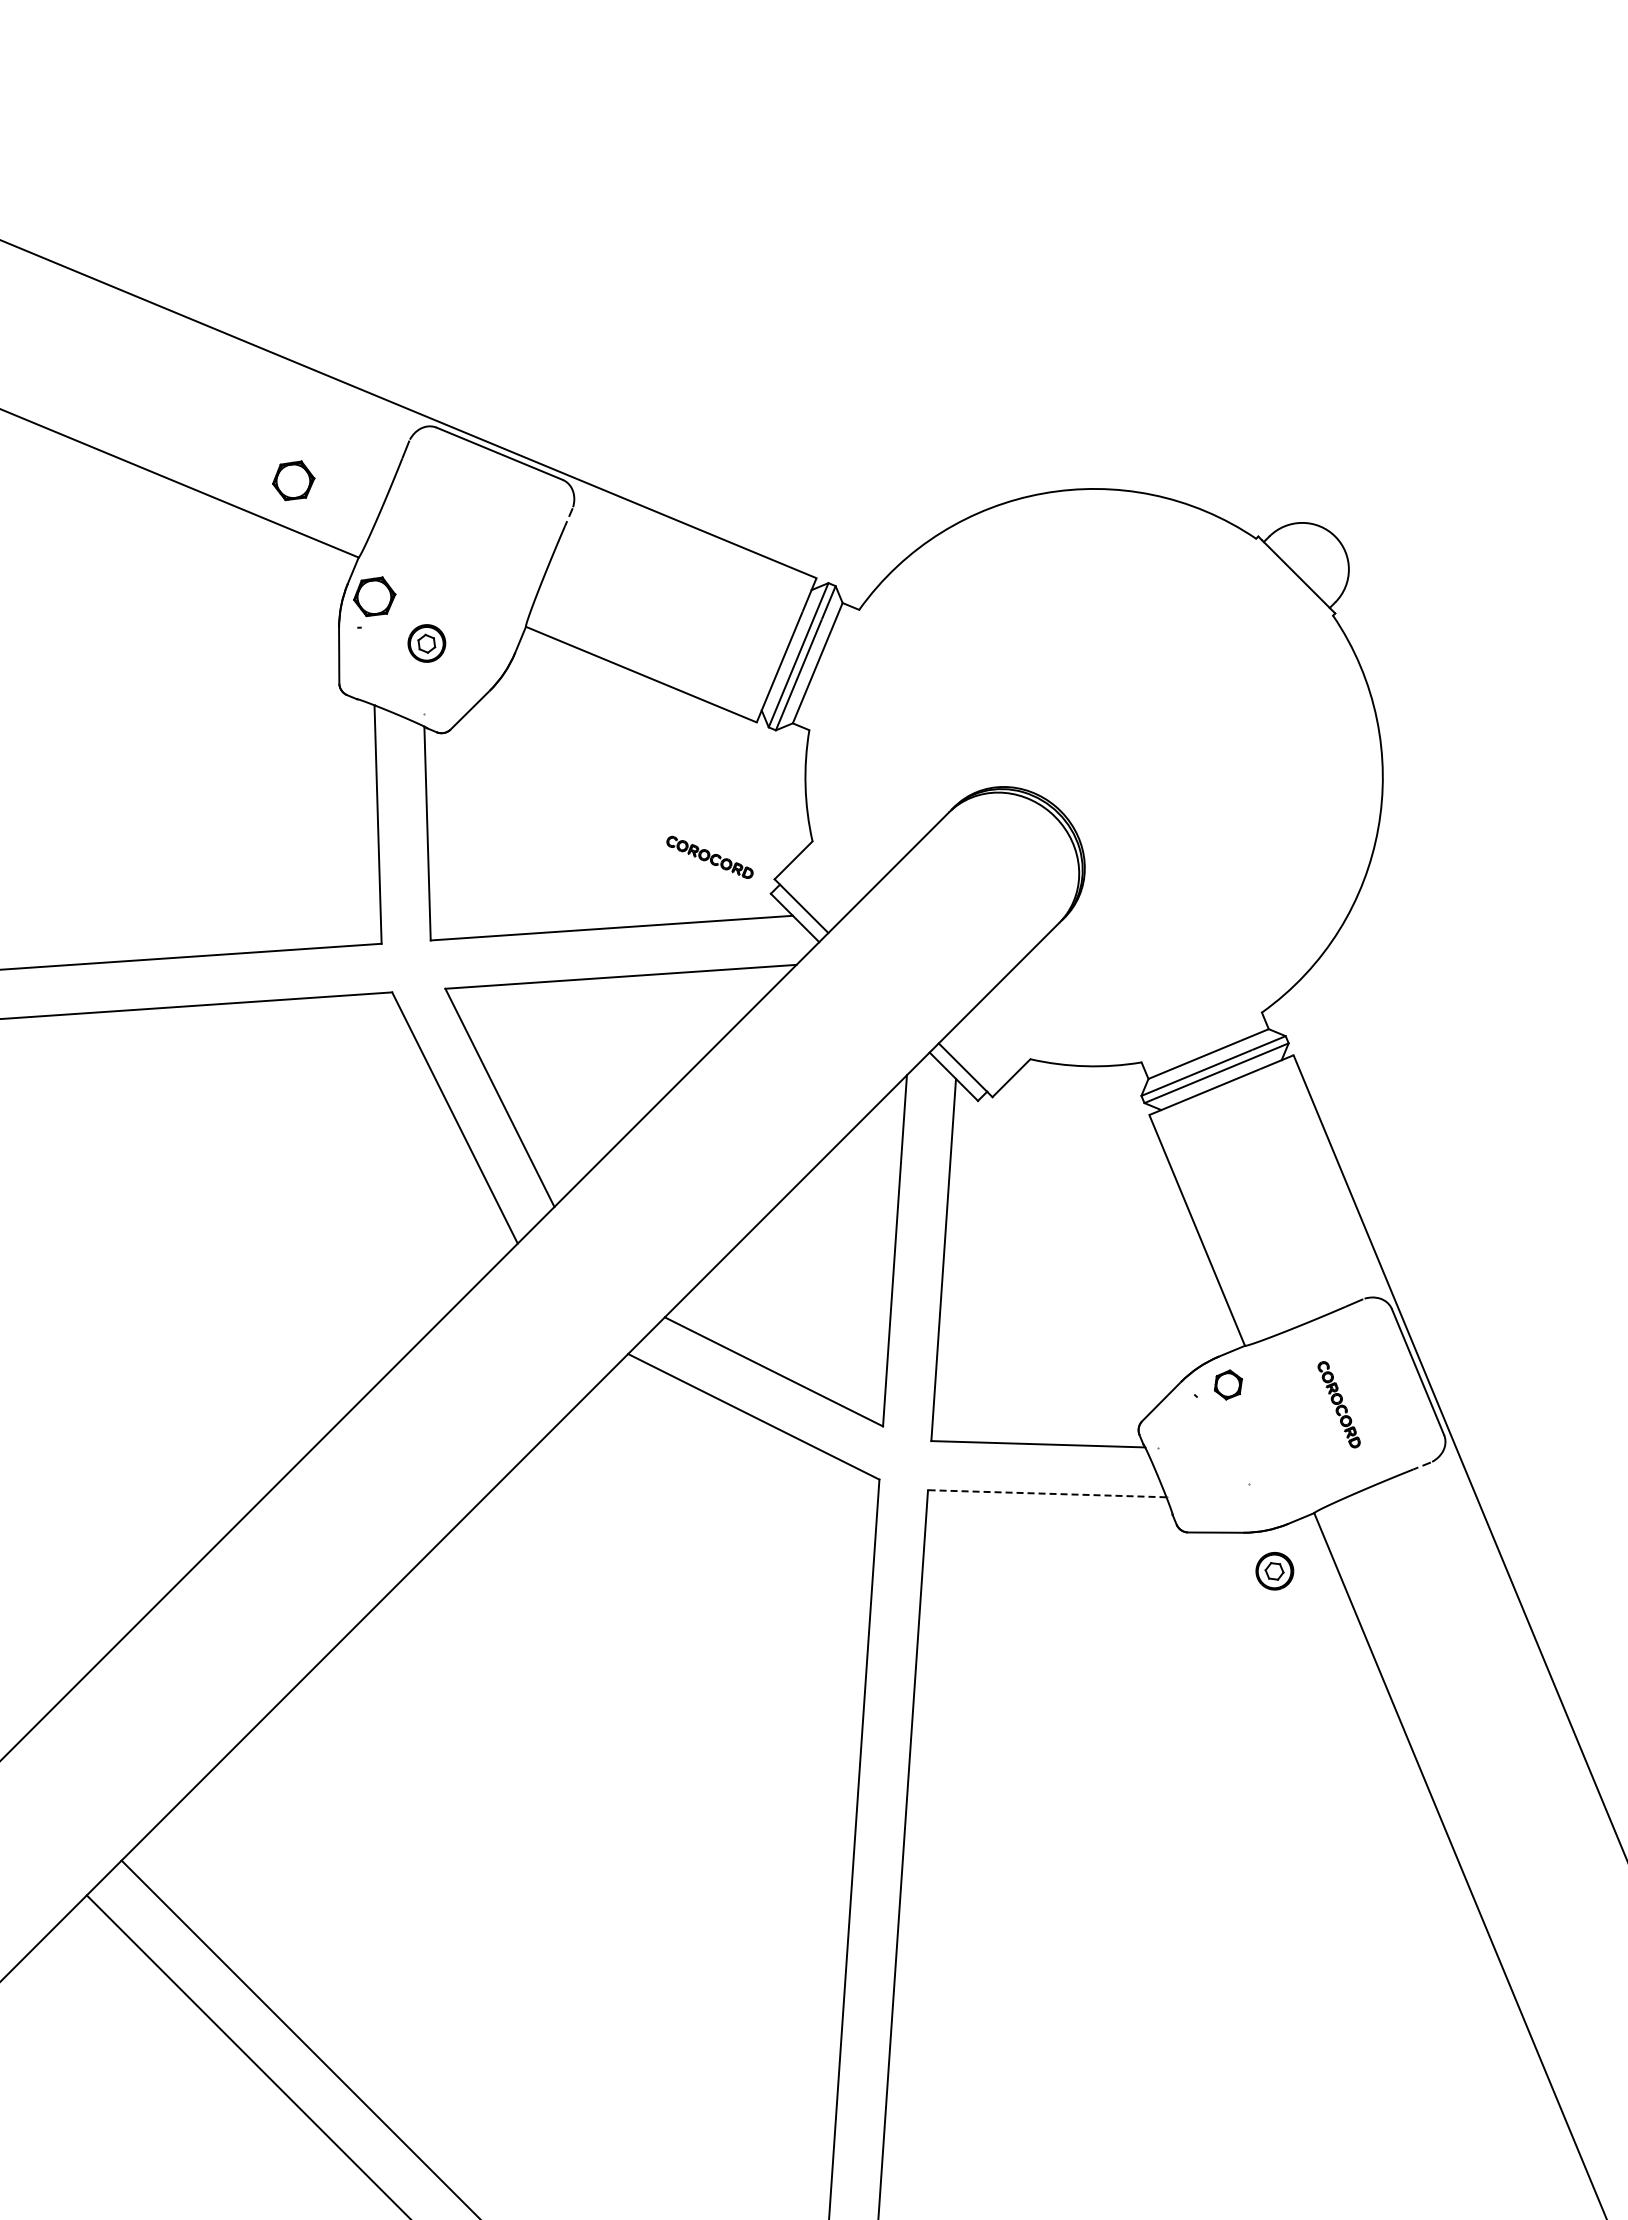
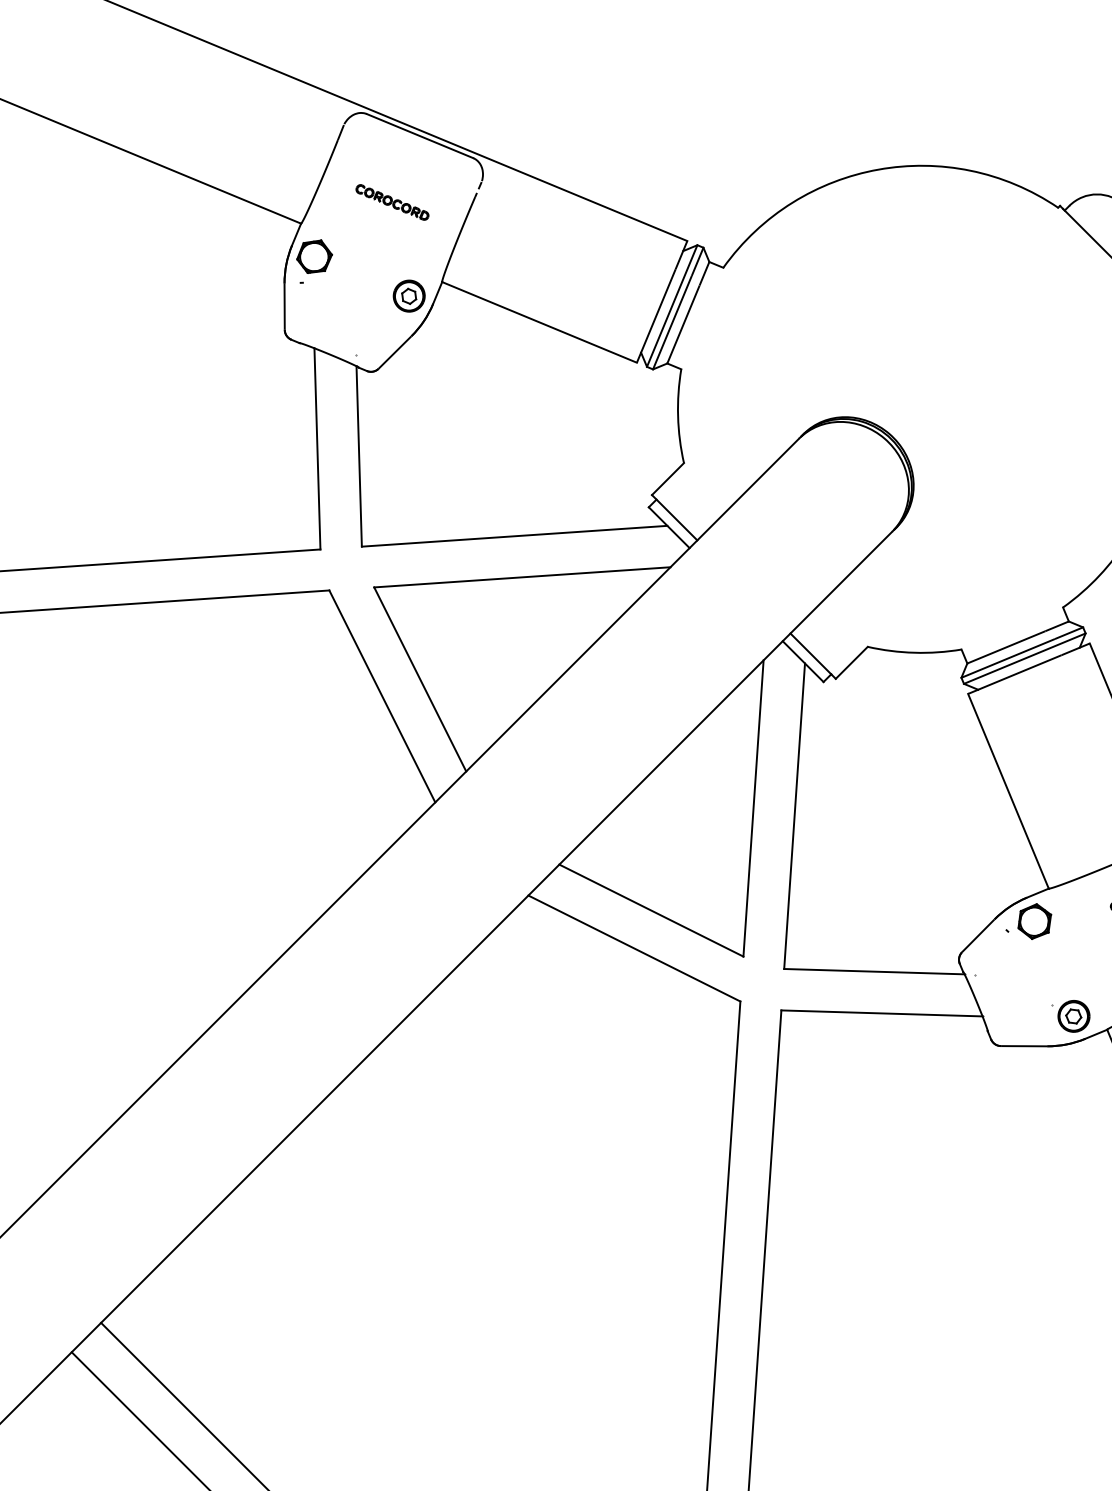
part: (293, 480) -> (246, 158), removed
part: (426, 643) -> (408, 296), moved
part: (709, 856) -> (392, 201), moved
part: (1228, 1384) -> (1034, 921), size x1.43
line: (1046, 1493) -> (881, 1013), dashed -> solid
part: (1274, 1571) -> (1073, 1016), moved

